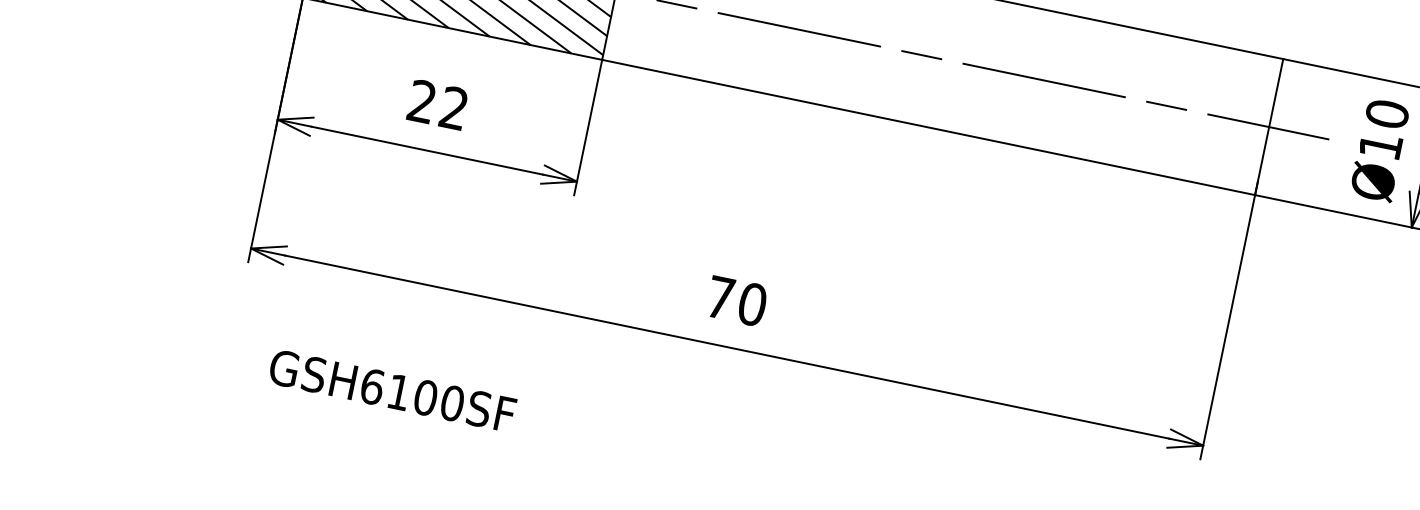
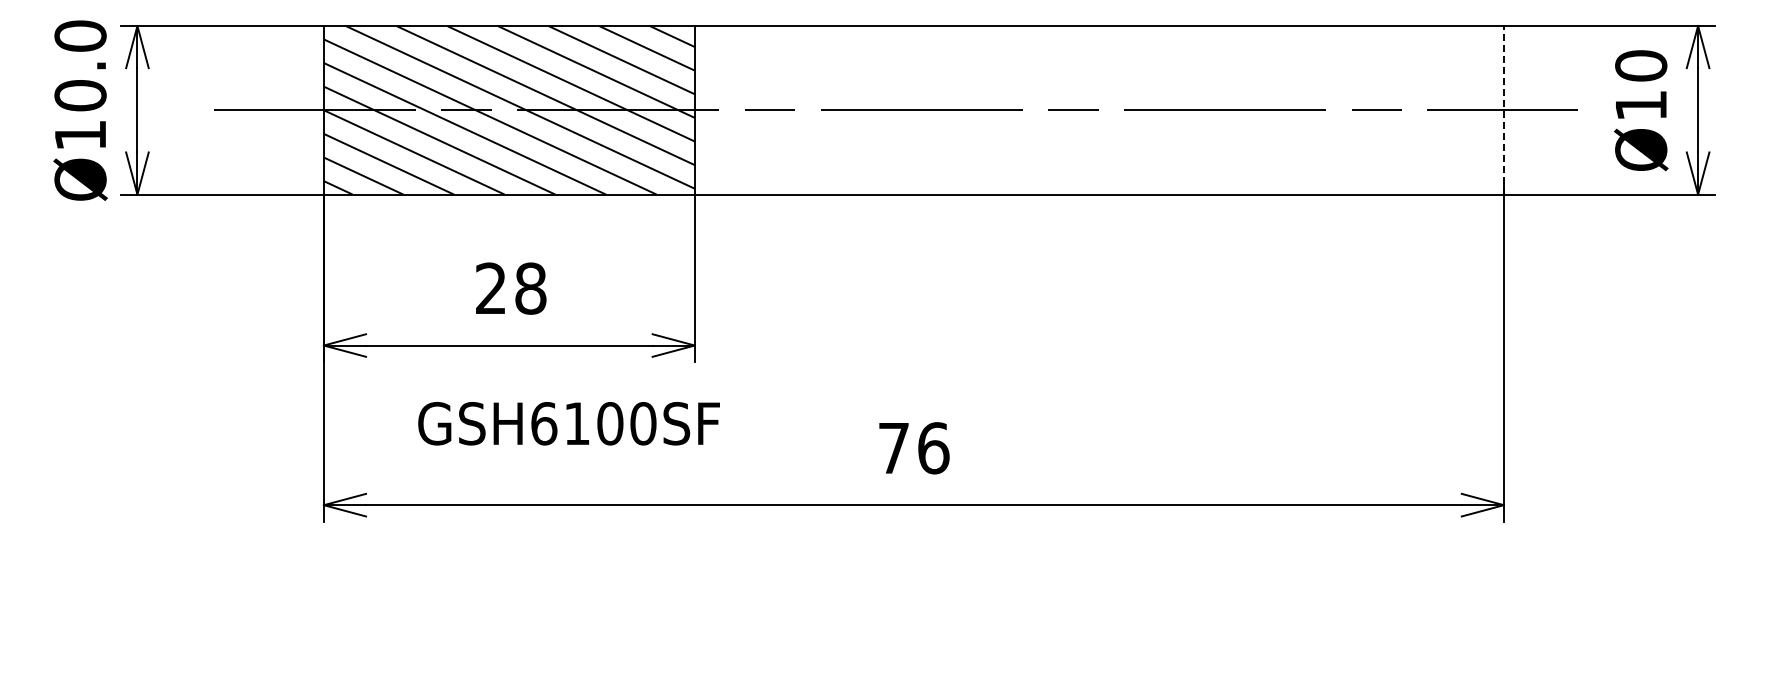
text: (453, 108) -> (530, 288), 22 -> 28
line: (1268, 126) -> (1503, 109), solid -> dashed
text: (752, 304) -> (933, 448), 70 -> 76
text: (392, 390) -> (568, 423), moved

